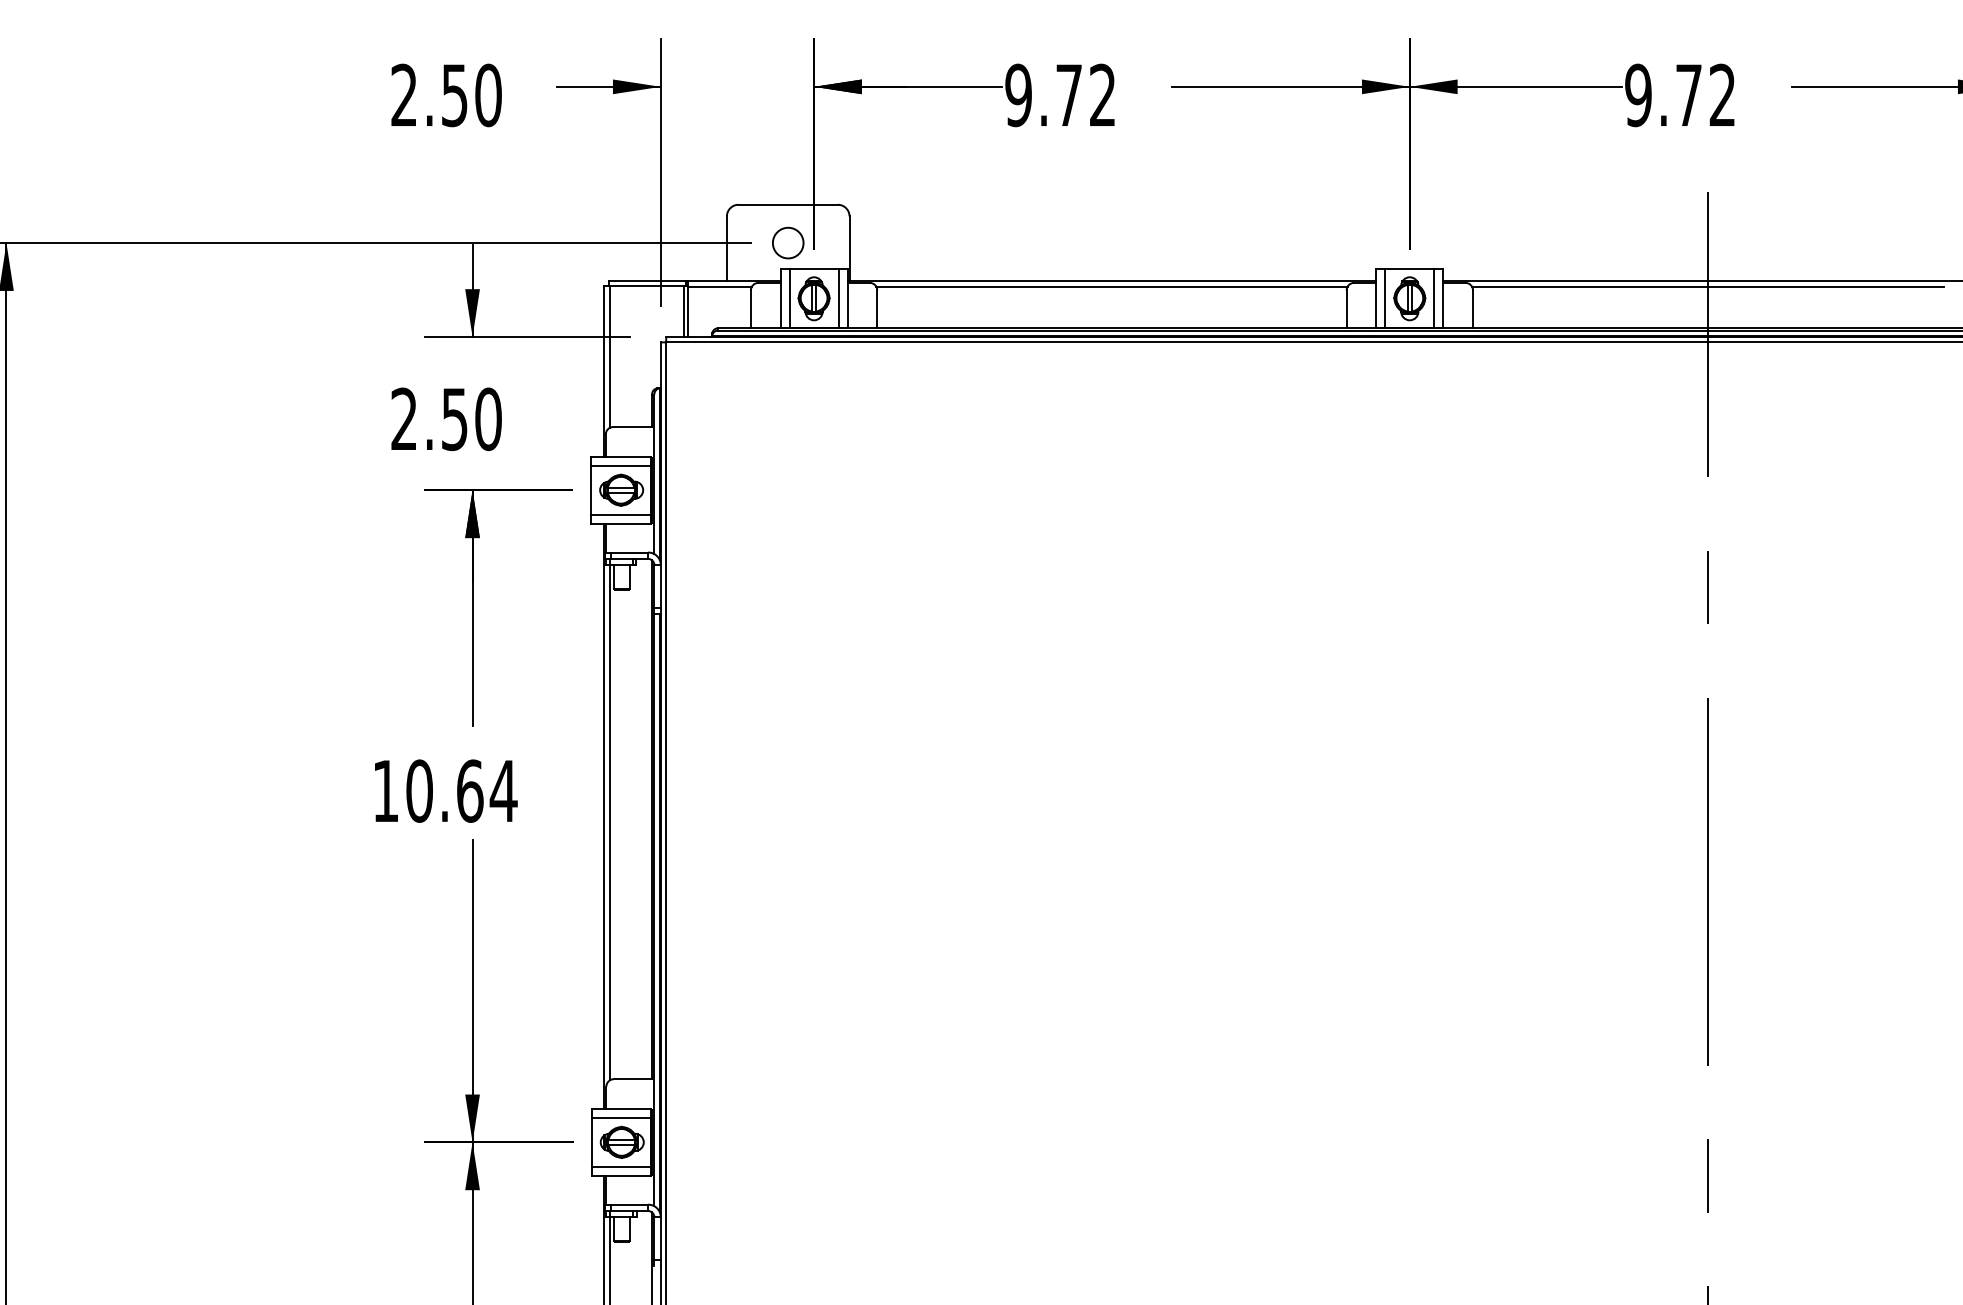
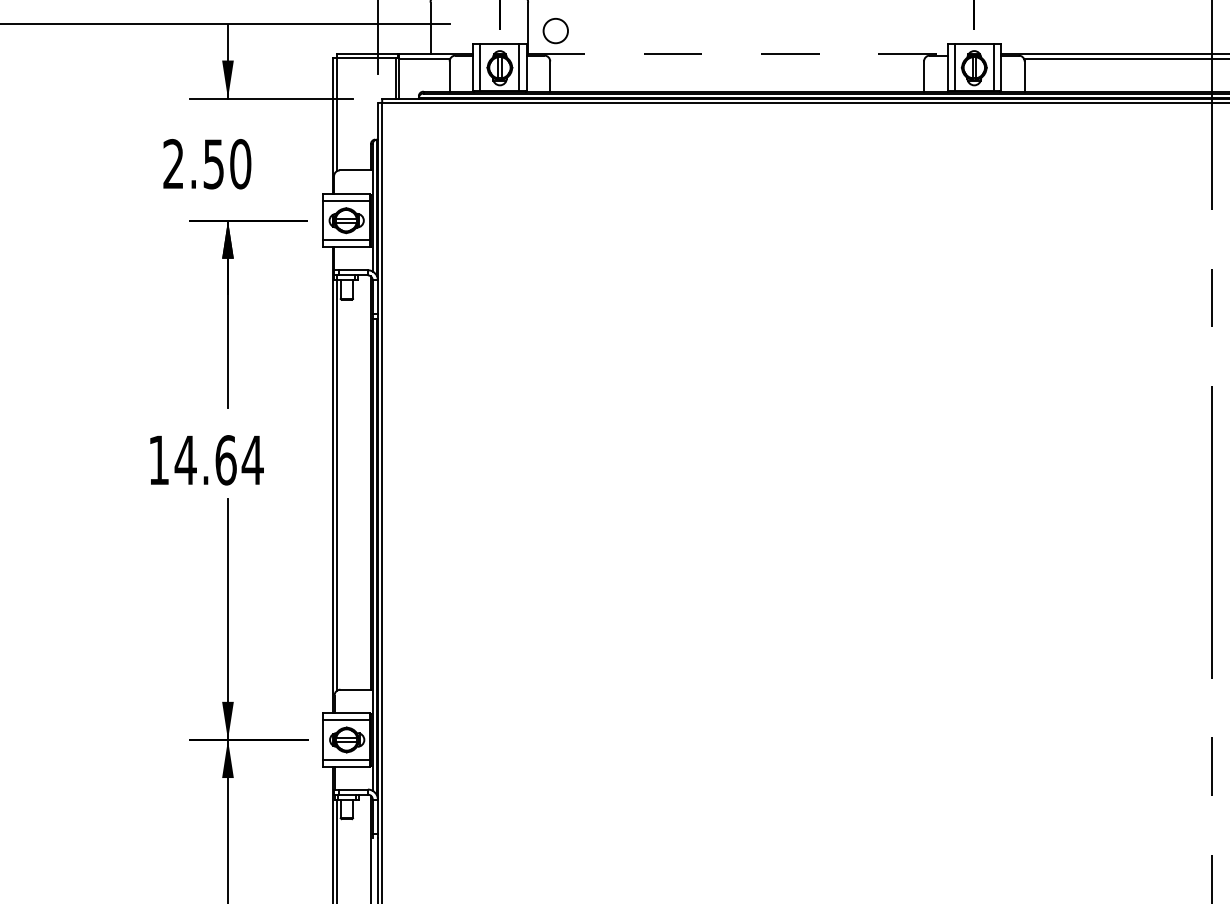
circle: (788, 242) -> (556, 30), moved
line: (1112, 281) -> (737, 54), solid -> dashed
line: (1111, 286) -> (736, 58), removed
text: (419, 790) -> (185, 459), 10.64 -> 14.64

